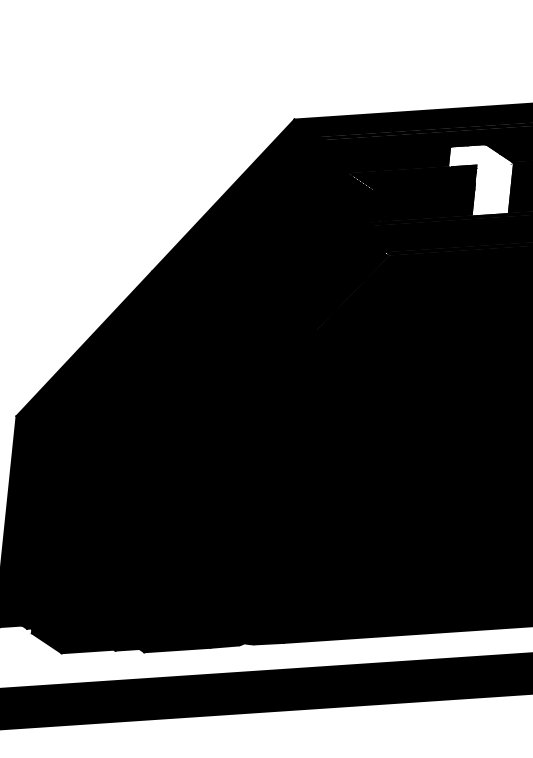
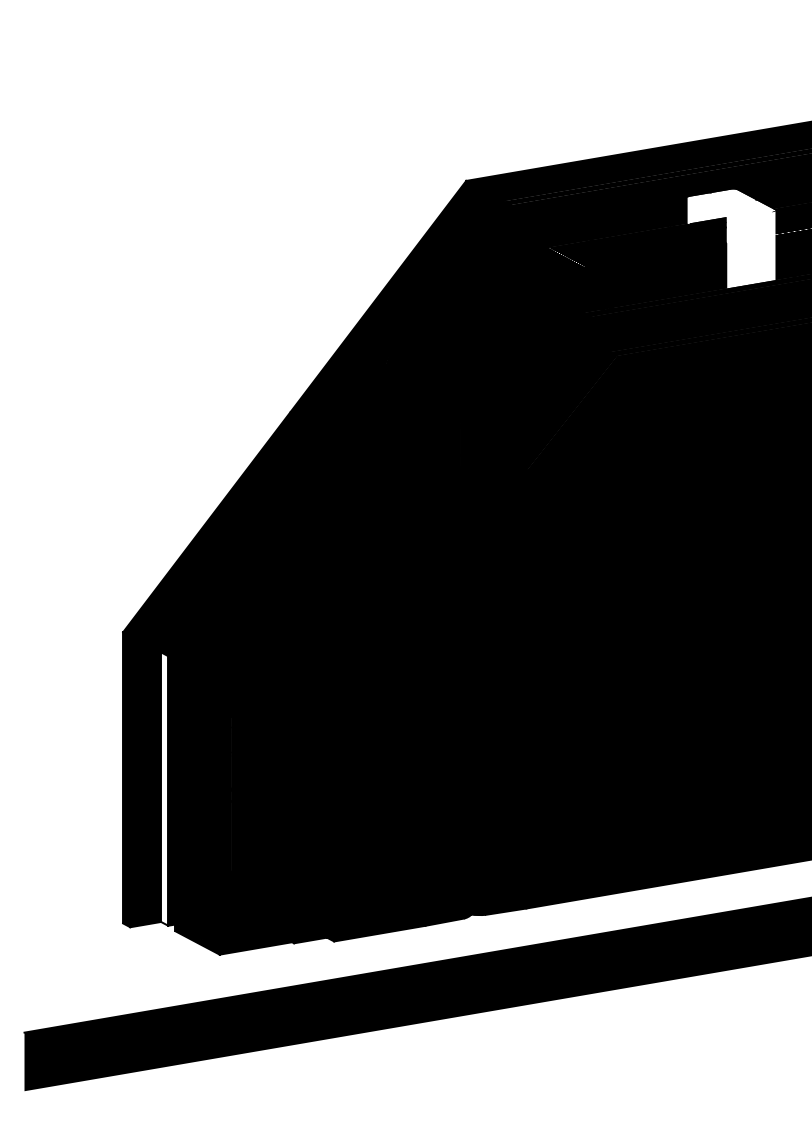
fill: (34, 530) -> (164, 788), removed

